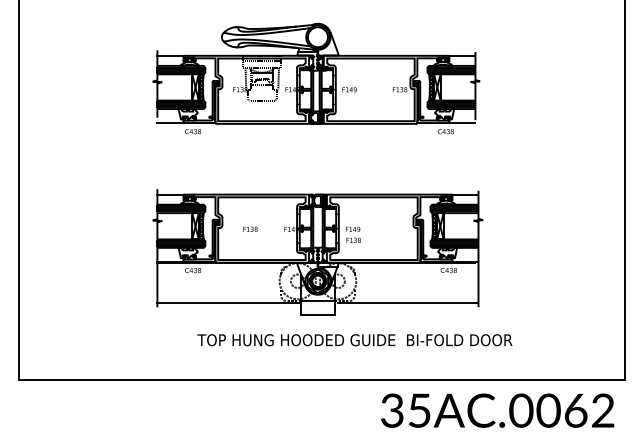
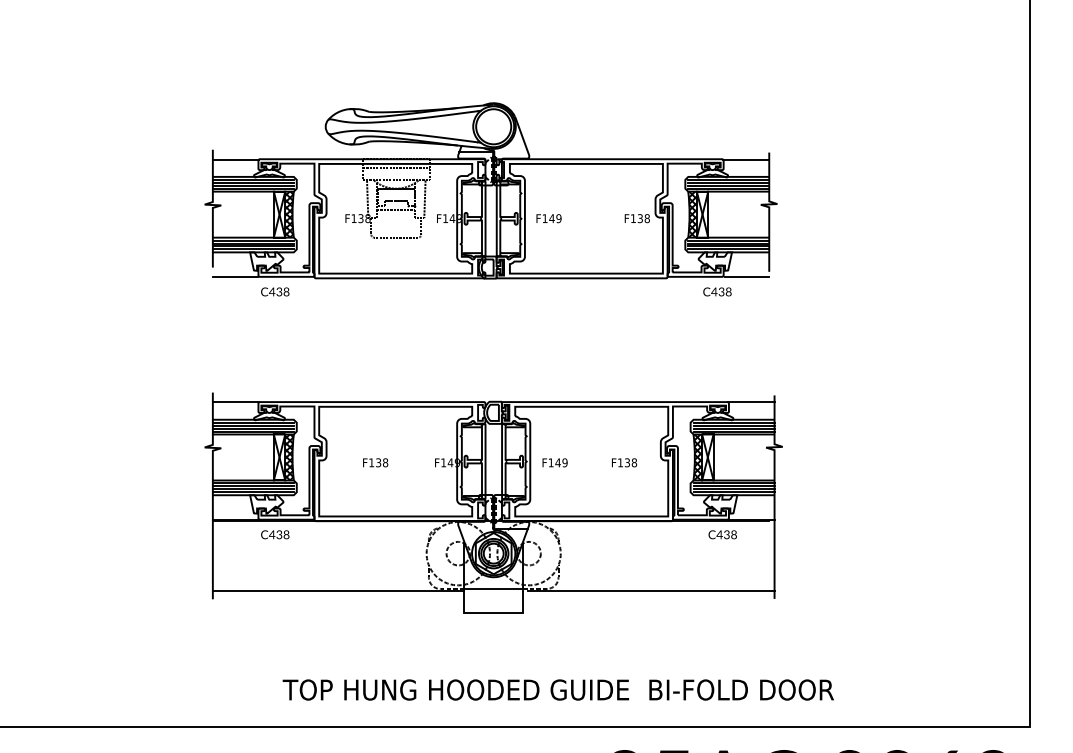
text: (353, 239) -> (624, 461), moved
text: (354, 340) -> (557, 690), moved

